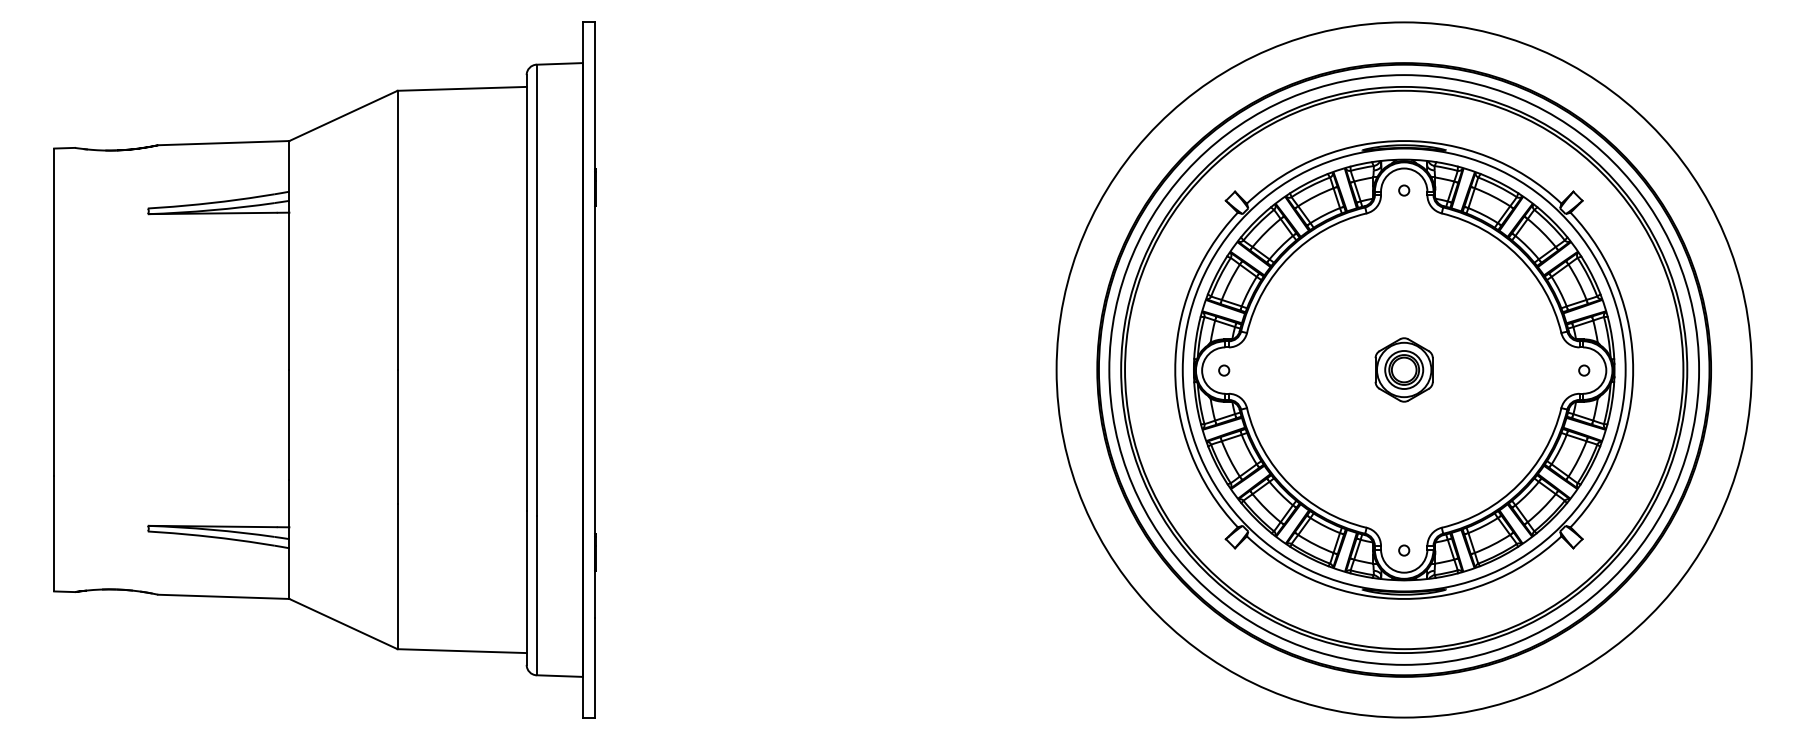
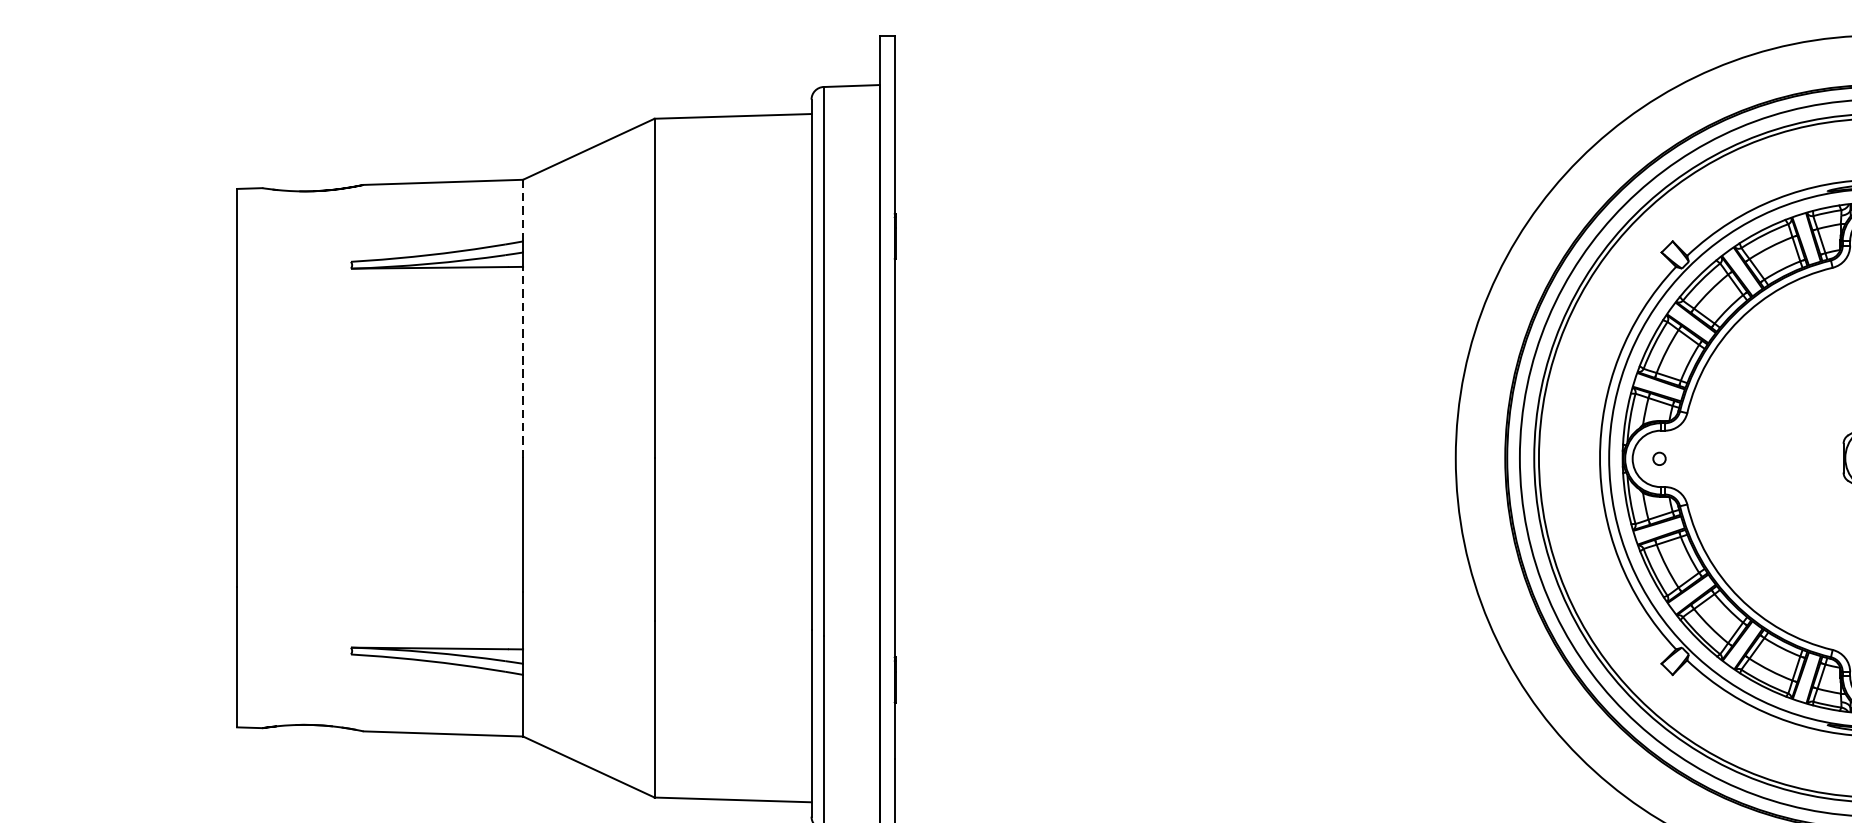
line: (289, 165) -> (523, 209), solid -> dashed
line: (289, 291) -> (523, 362), solid -> dashed

